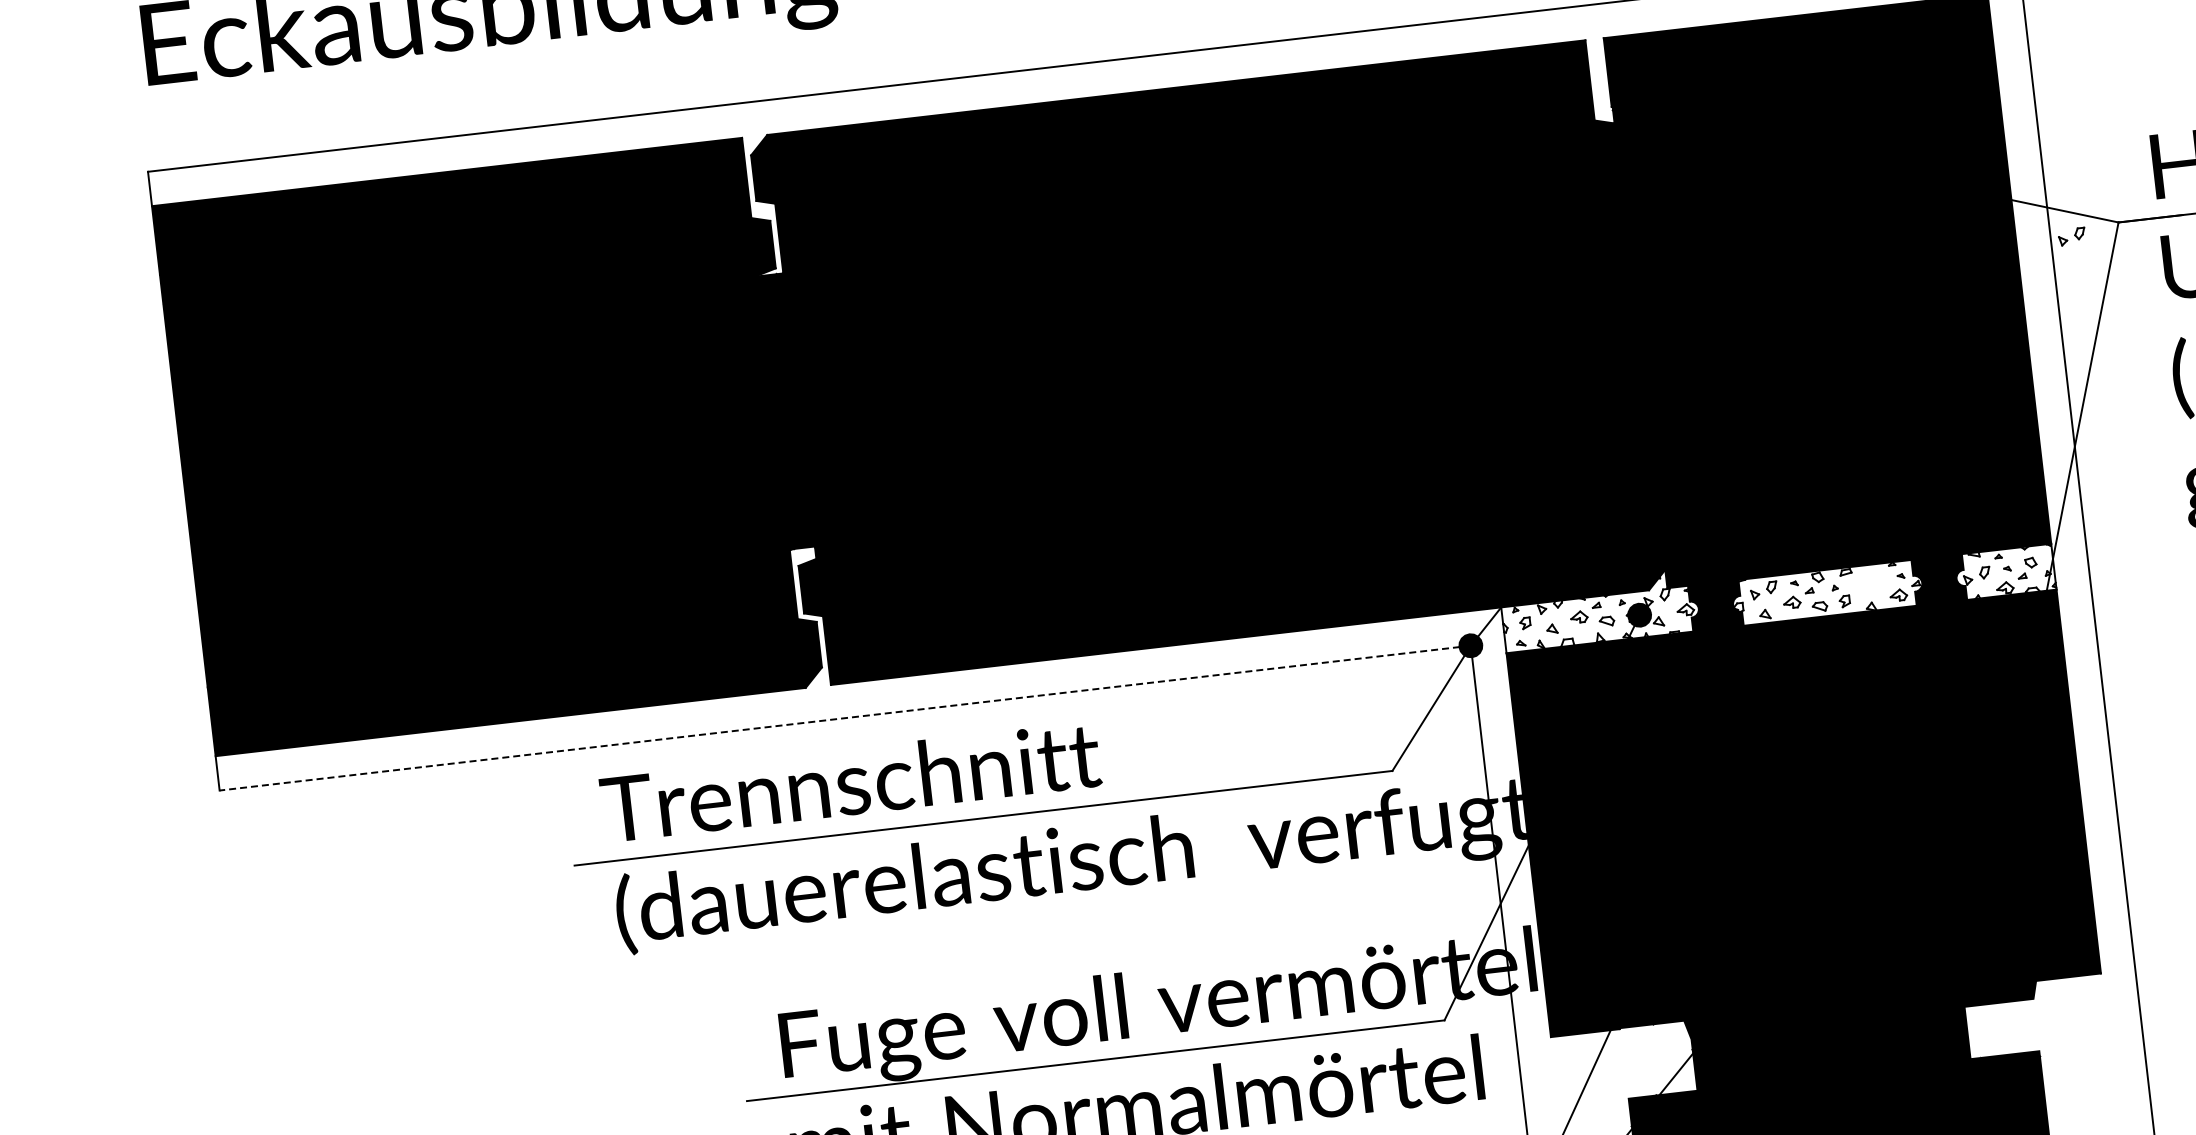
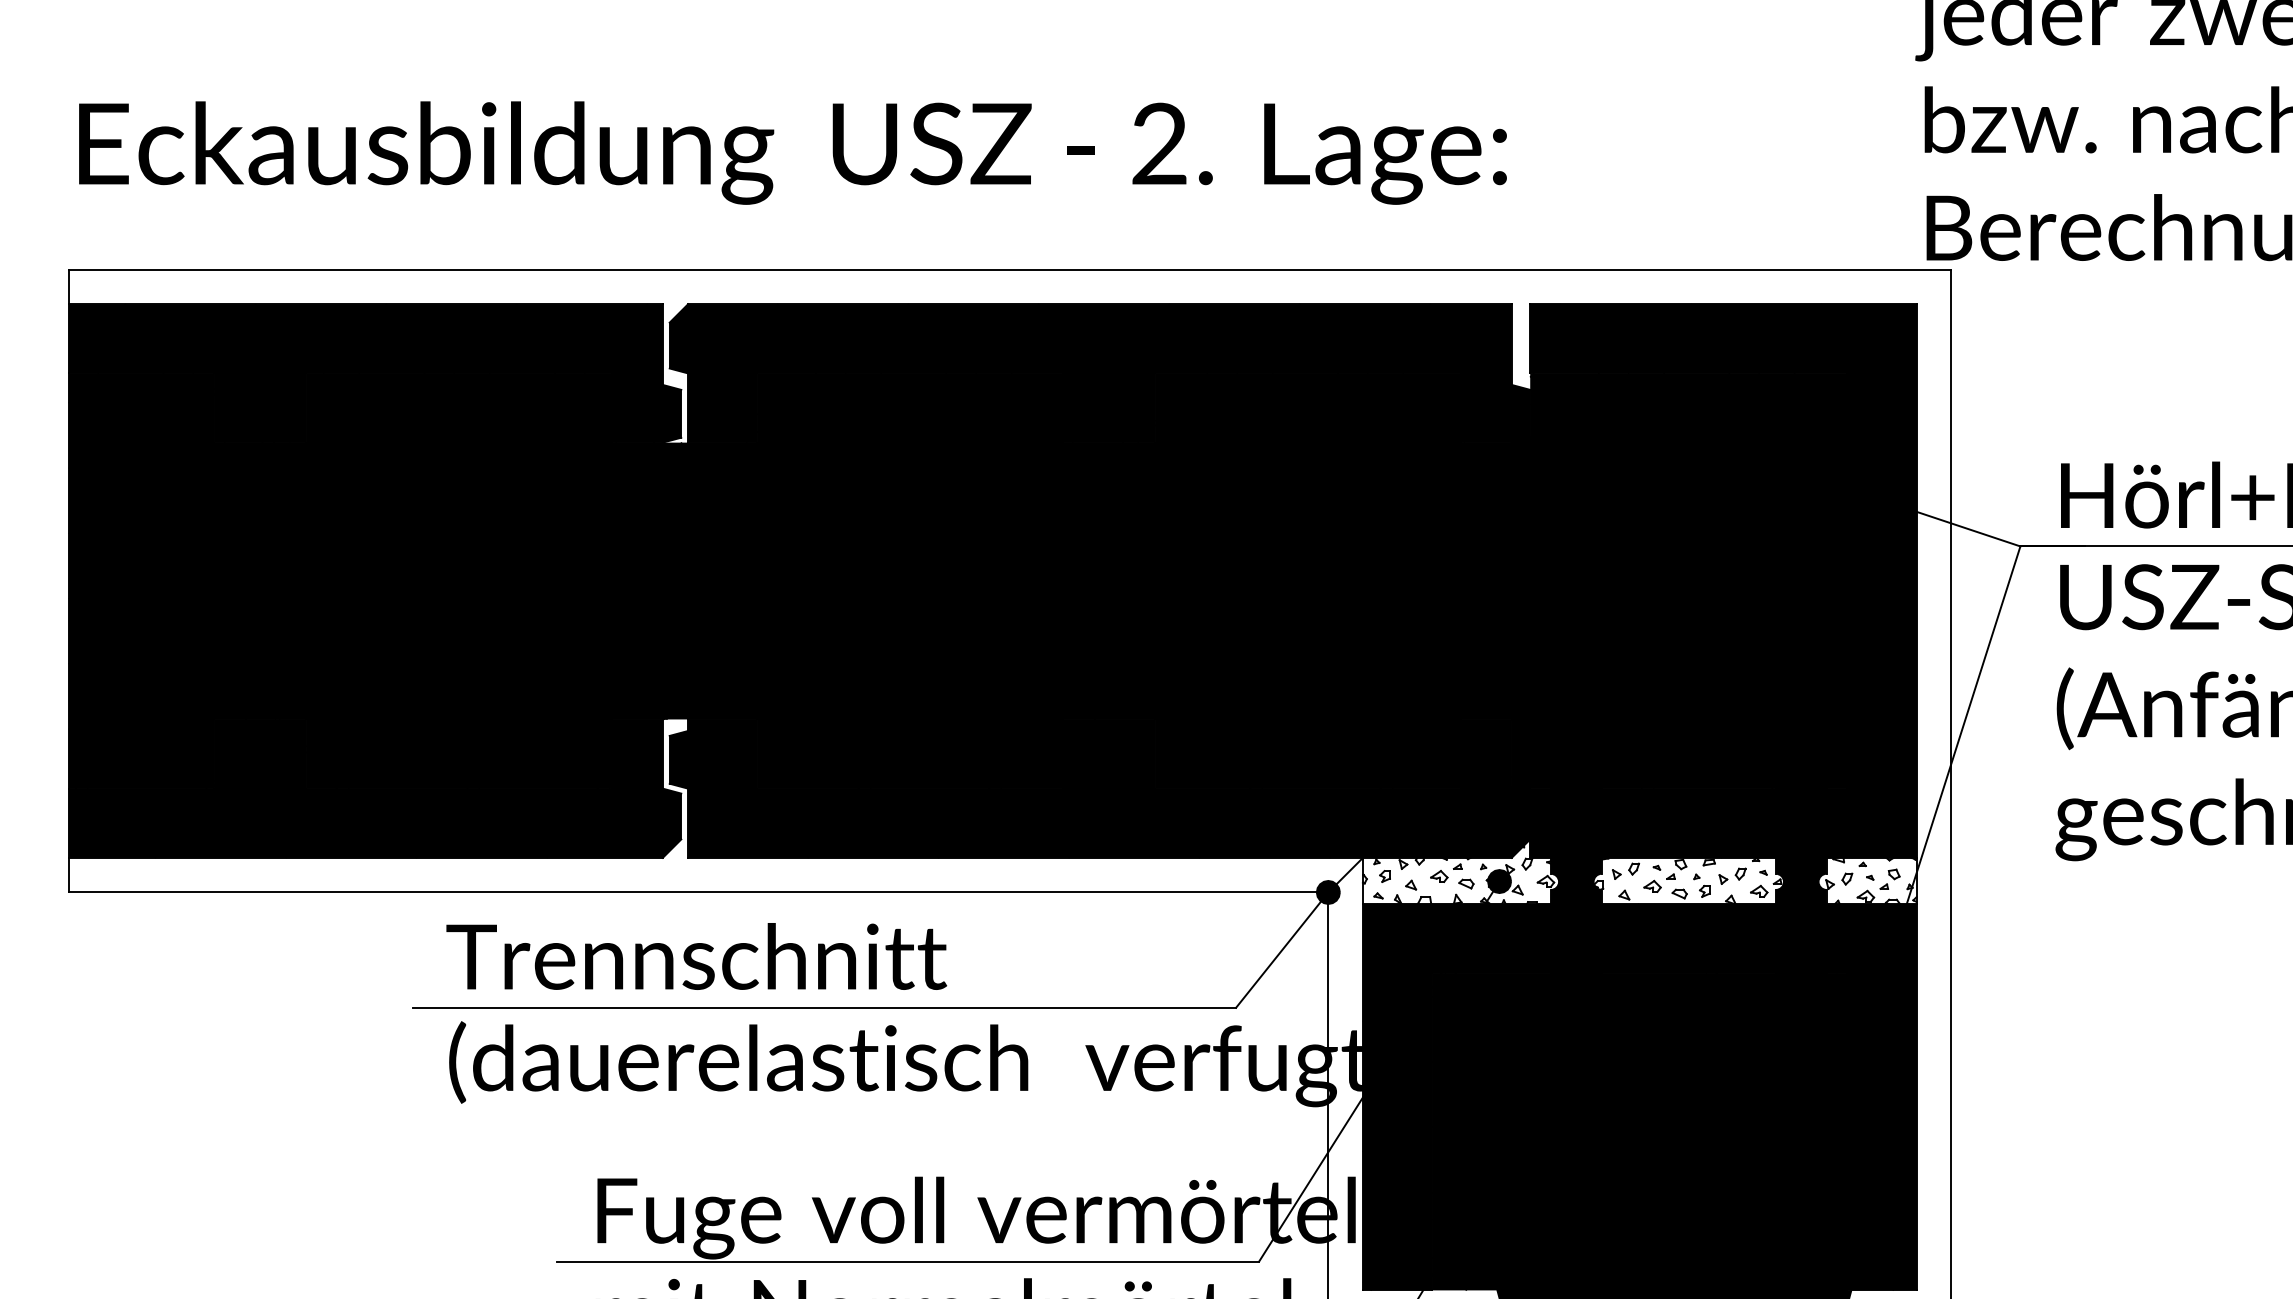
part: (2071, 235) -> (1732, 875), moved
line: (845, 718) -> (698, 892), dashed -> solid

